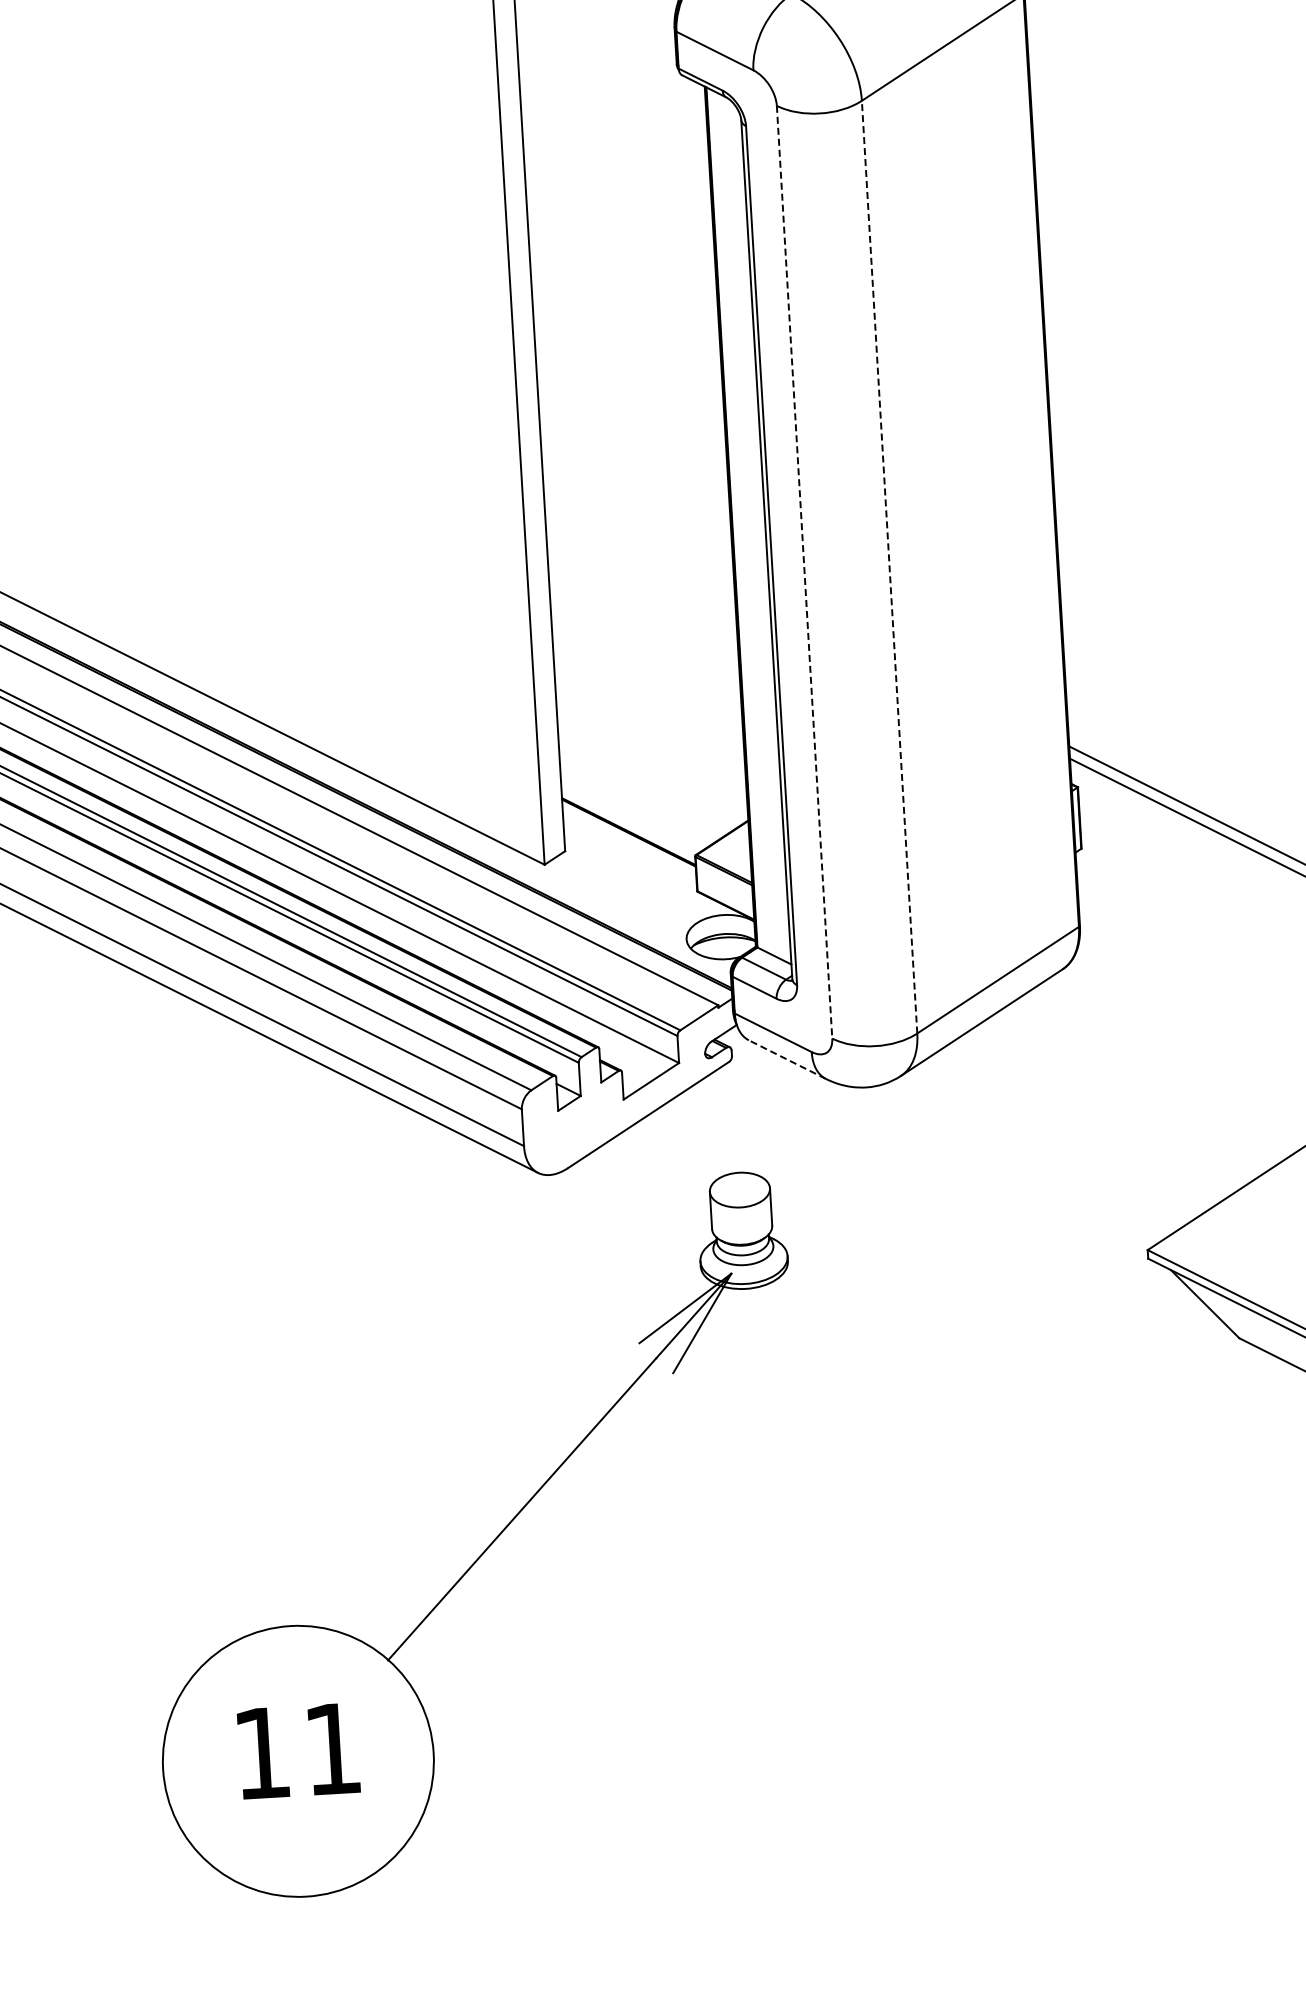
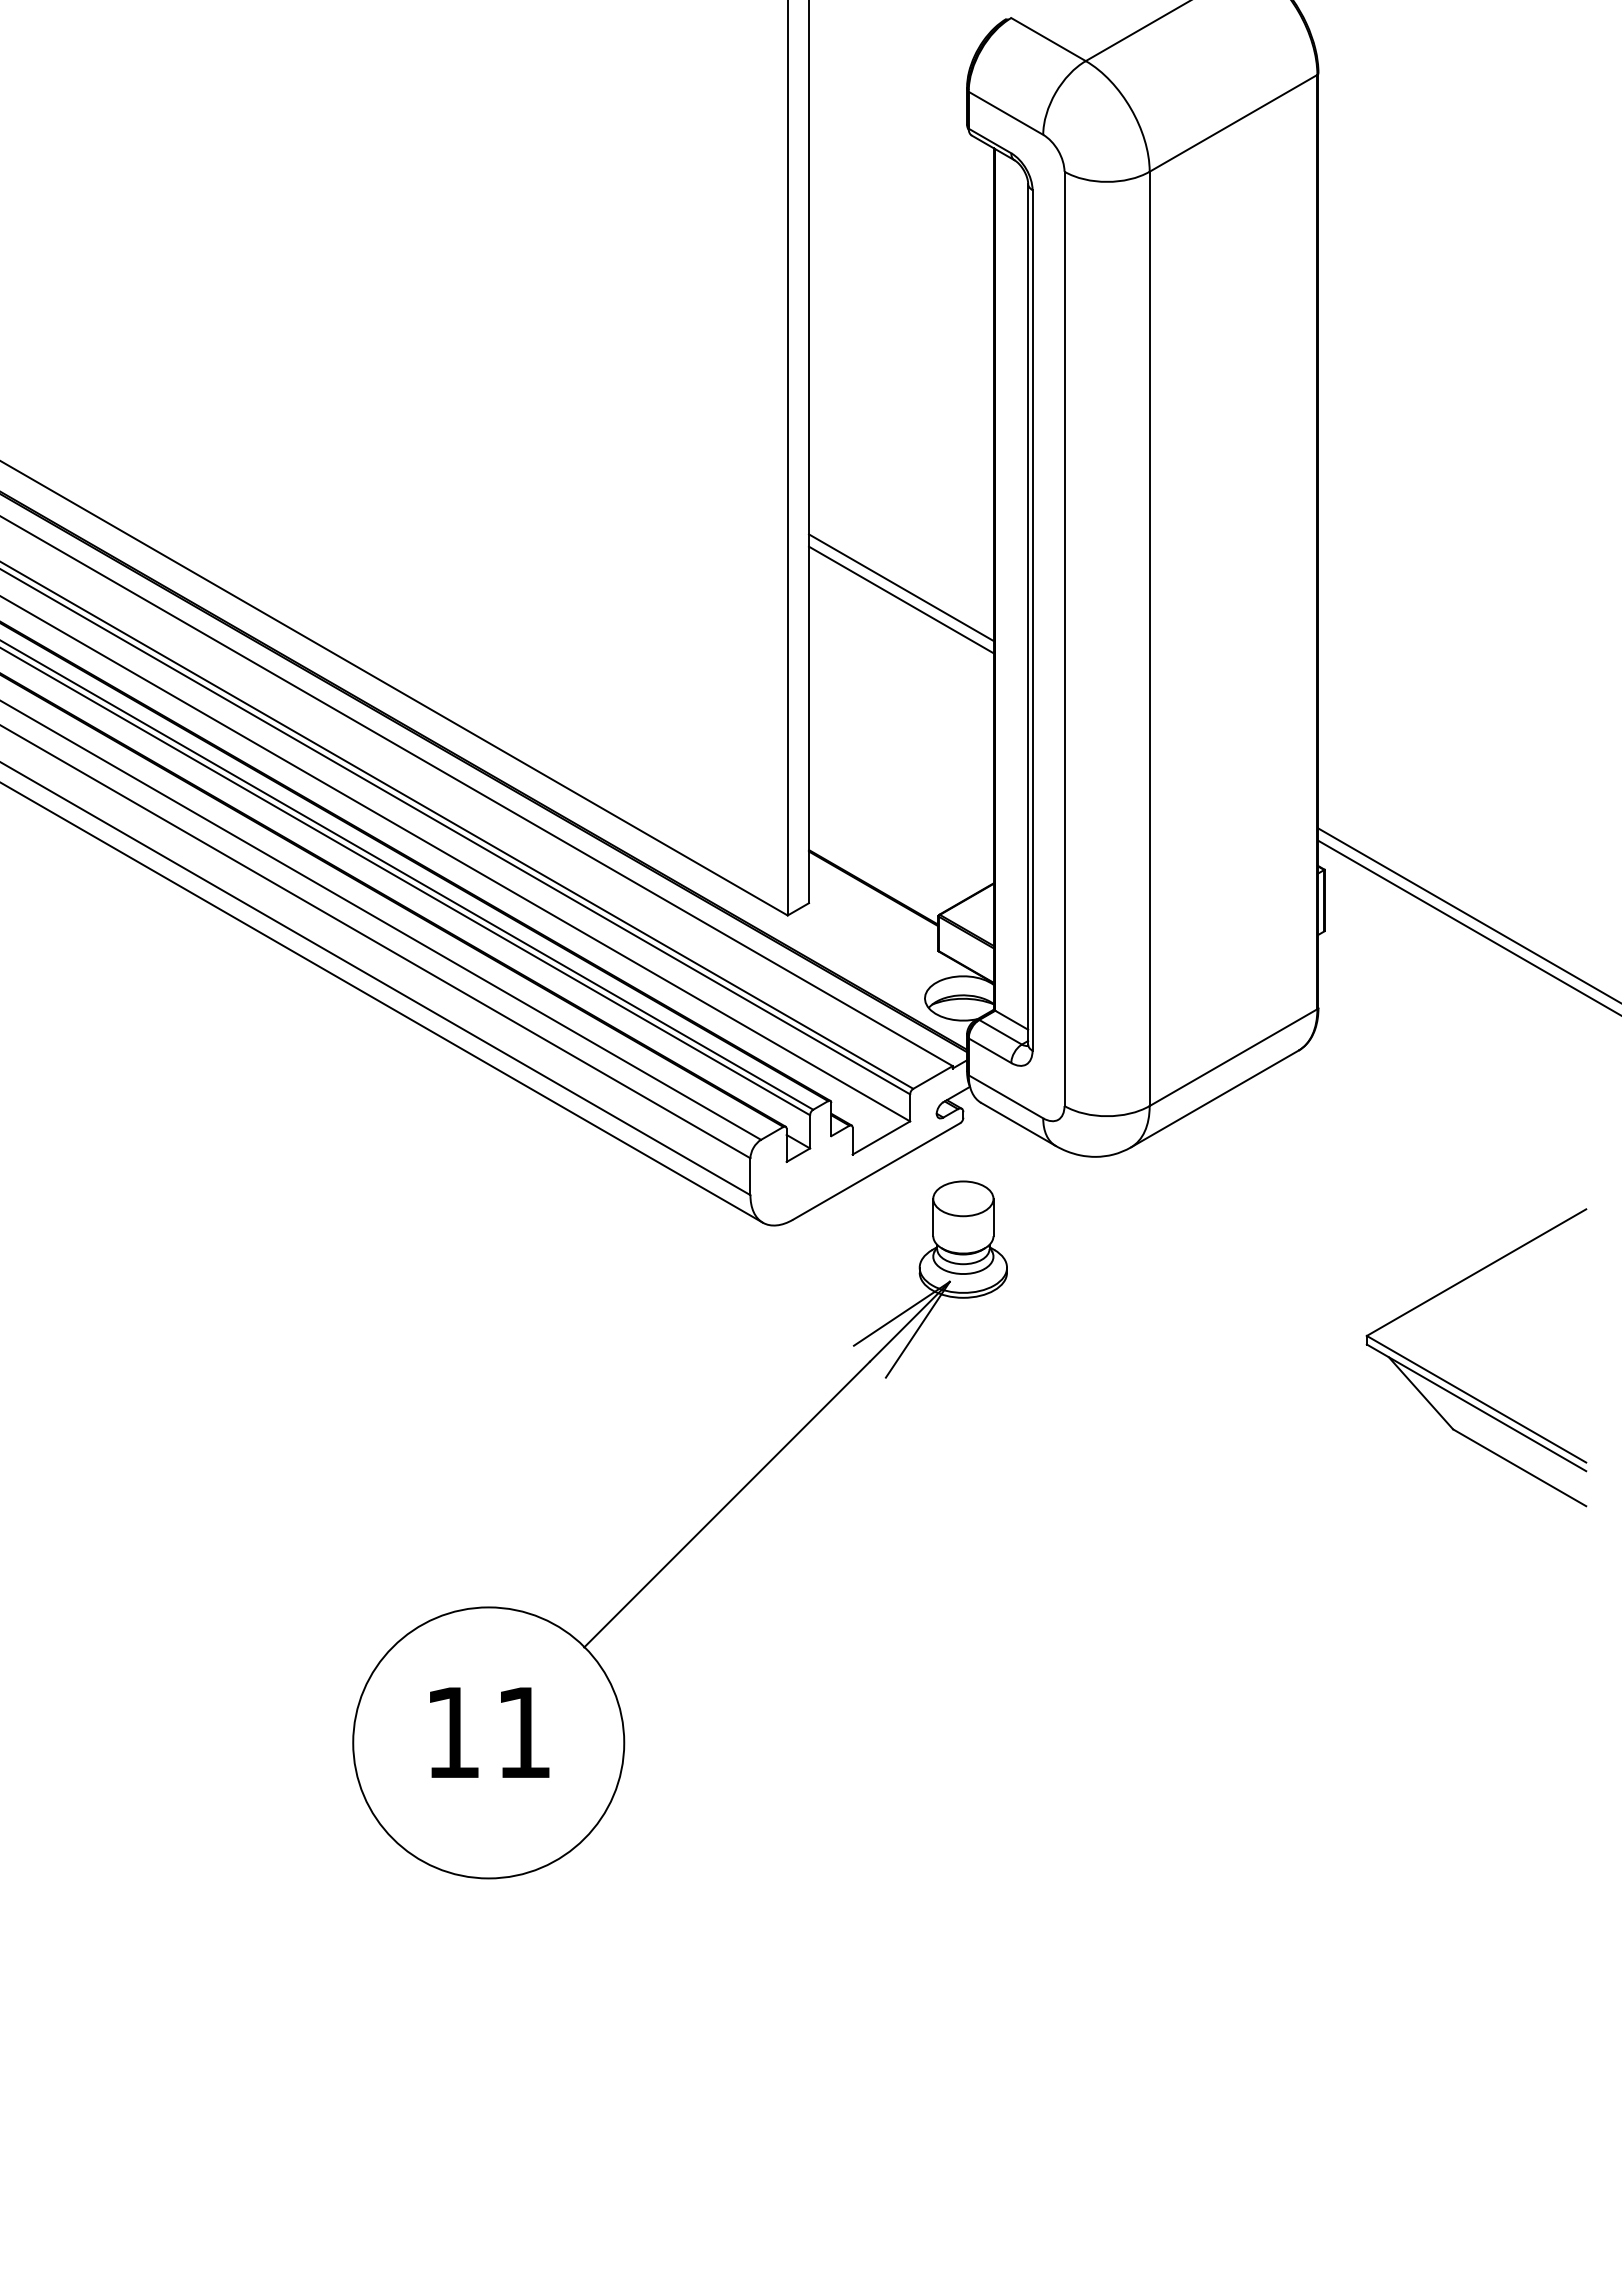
line: (638, 530) -> (901, 587), added
line: (639, 542) -> (901, 599), added
line: (889, 566) -> (1149, 638), dashed -> solid
line: (804, 572) -> (1064, 639), dashed -> solid
line: (787, 1059) -> (1018, 1124), dashed -> solid
part: (487, 1546) -> (690, 1539), moved

